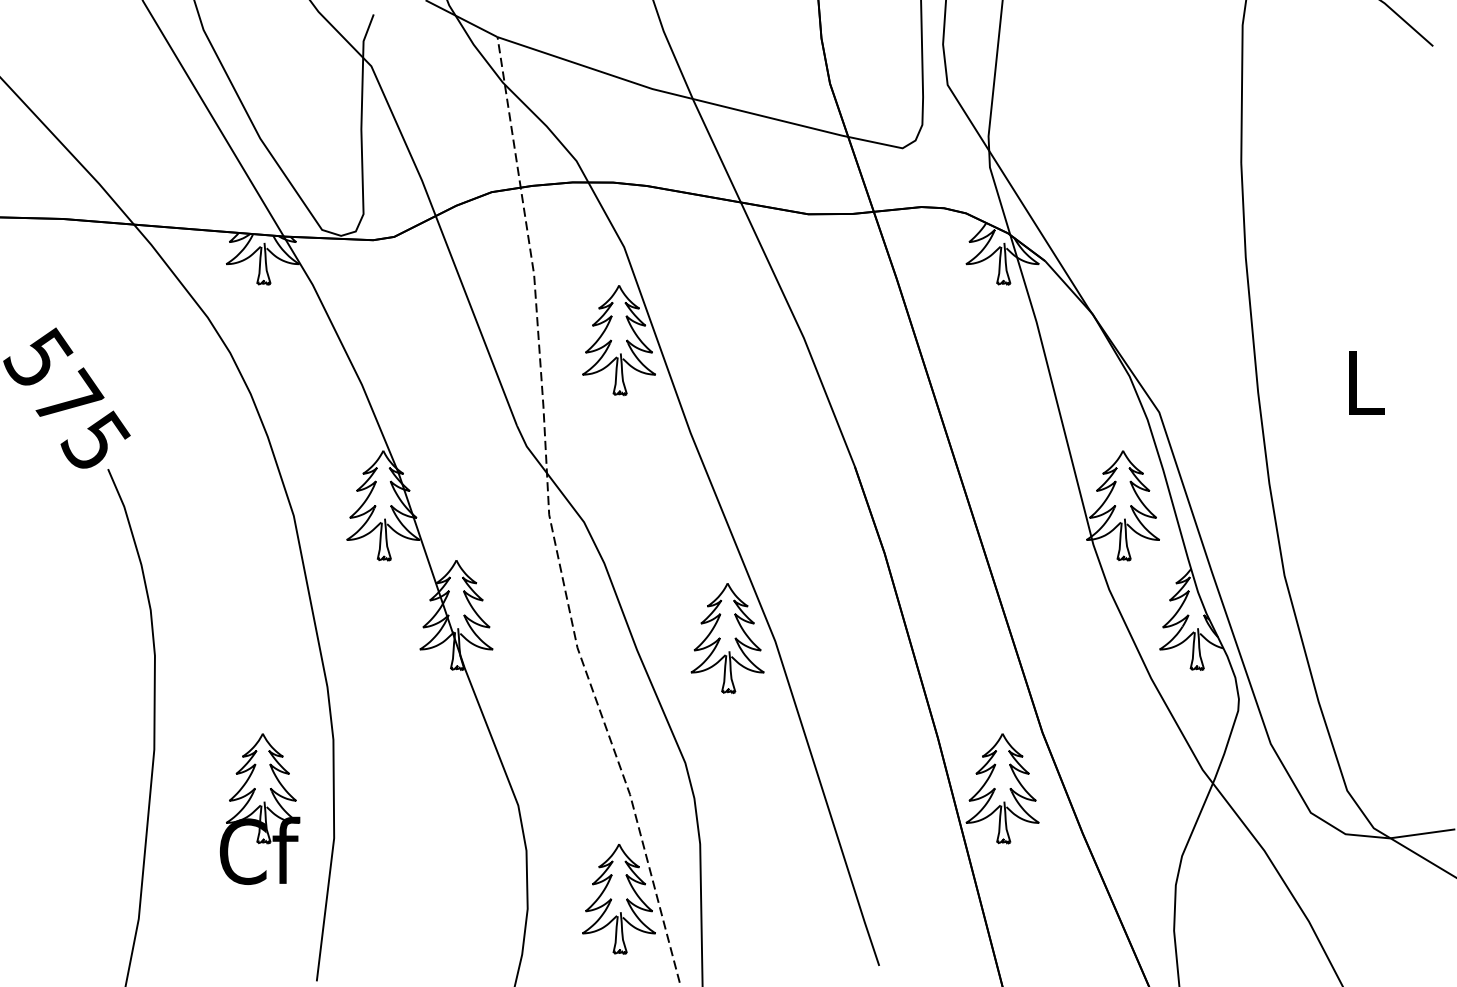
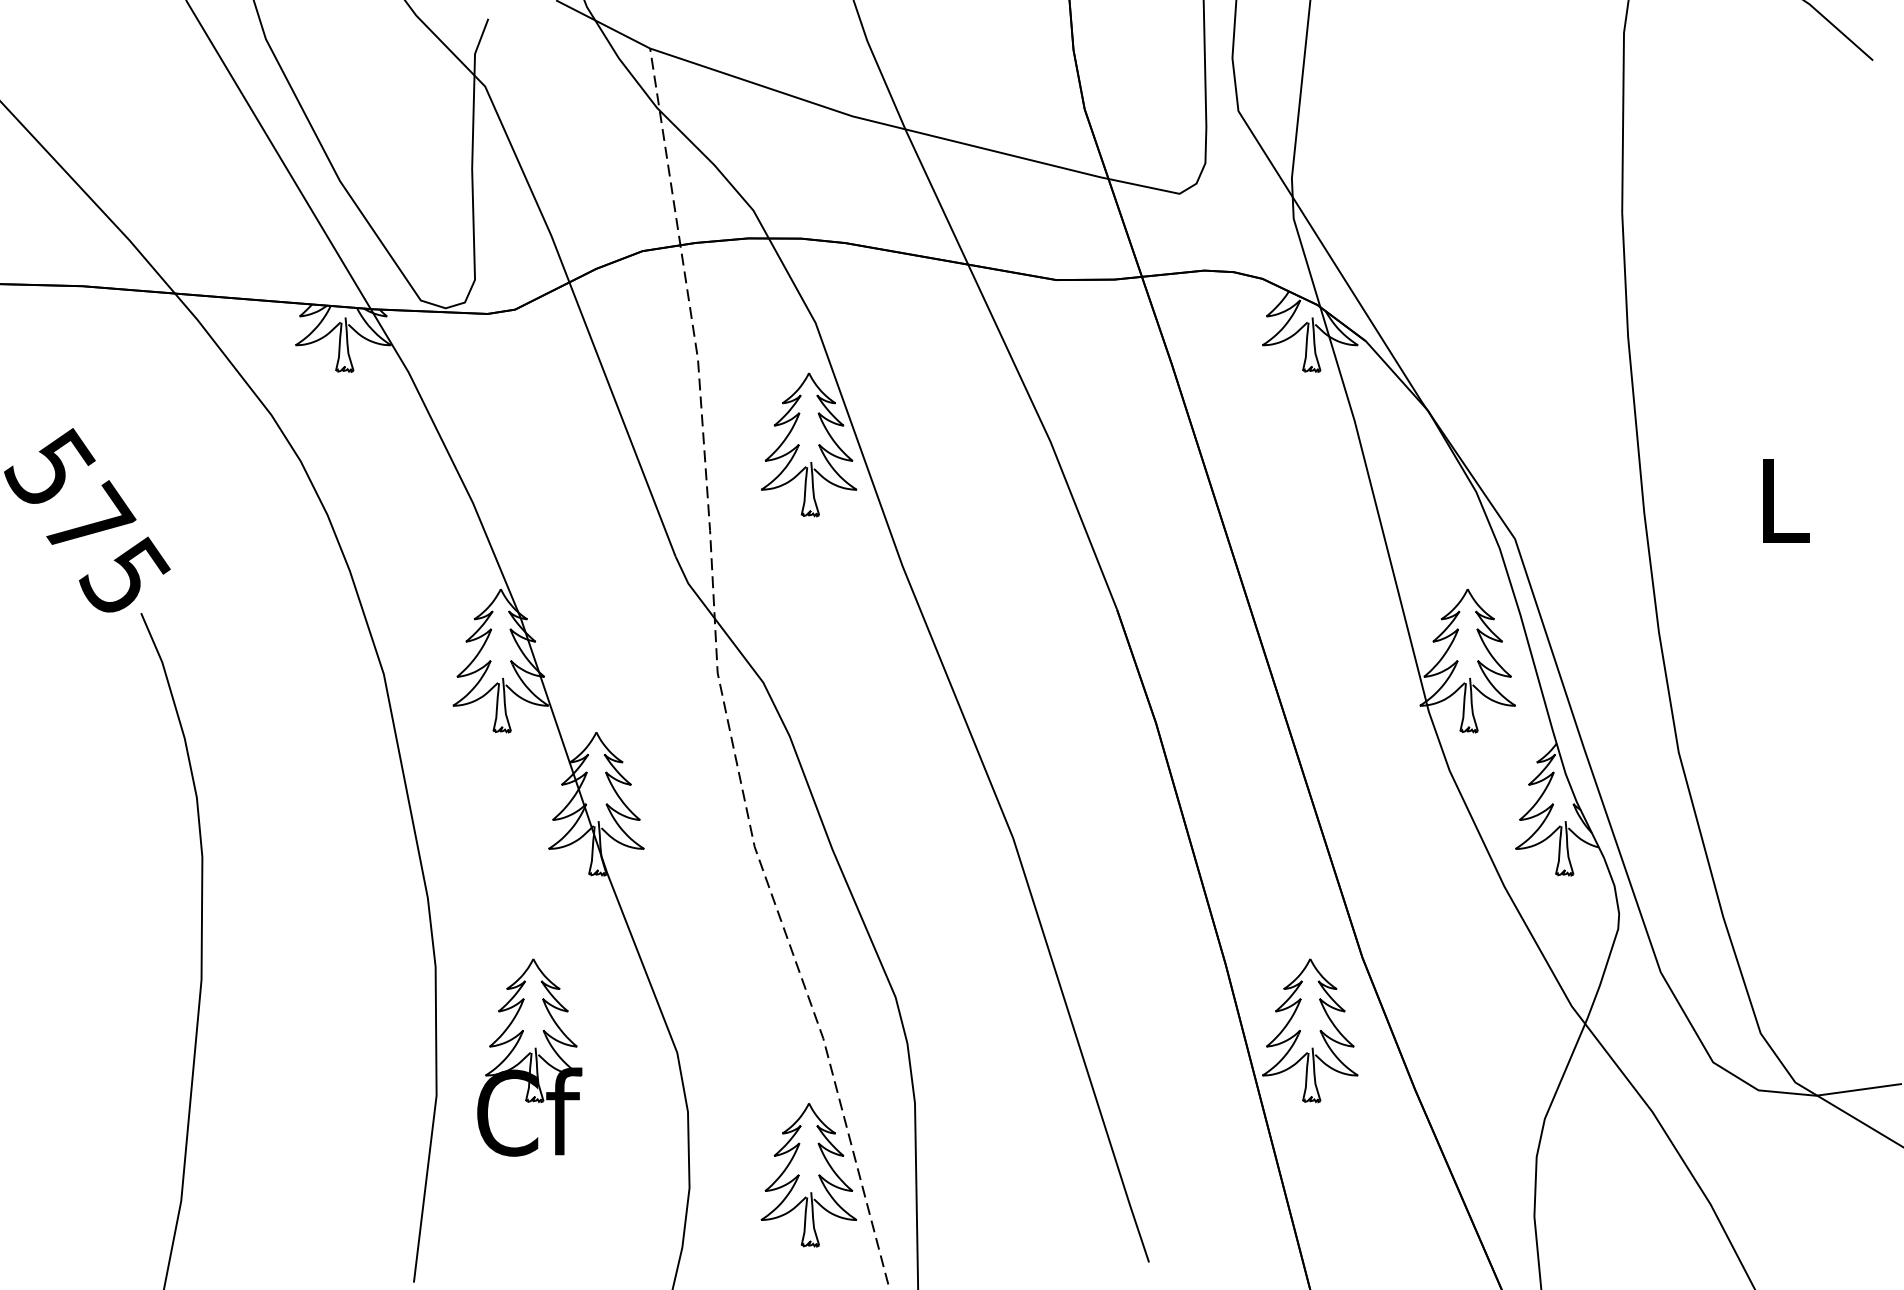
part: (727, 638) -> (950, 834), removed
part: (259, 809) -> (529, 1057), moved

